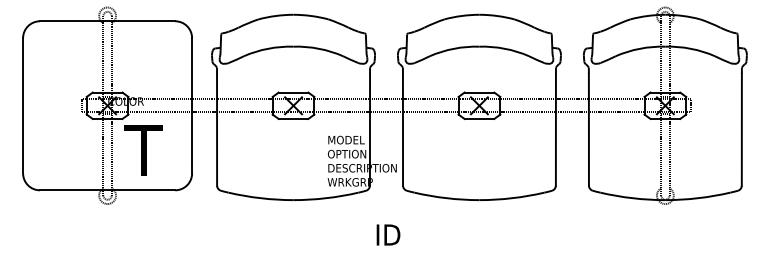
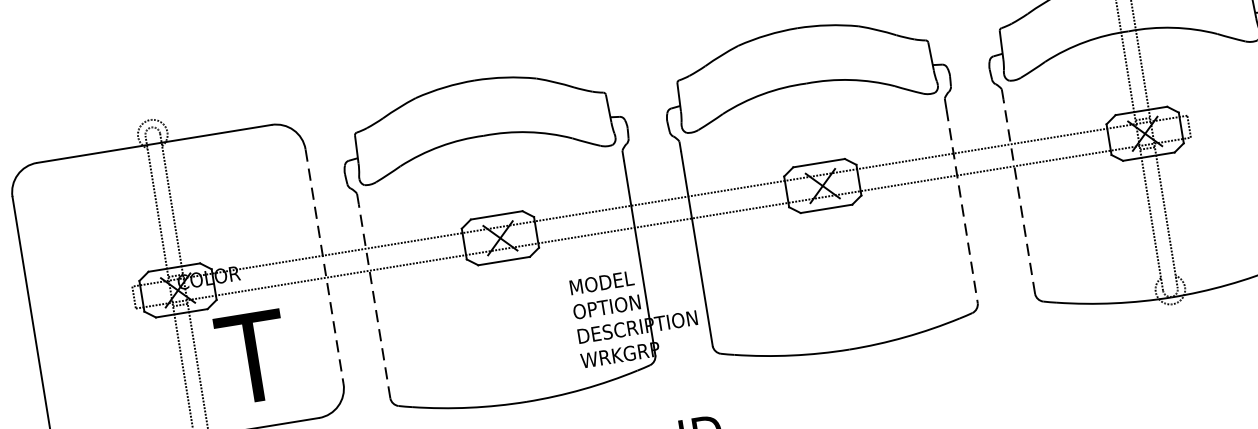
line: (192, 105) -> (325, 266), solid -> dashed
line: (217, 129) -> (375, 300), solid -> dashed
line: (588, 129) -> (1018, 196), solid -> dashed
line: (555, 130) -> (961, 207), solid -> dashed

